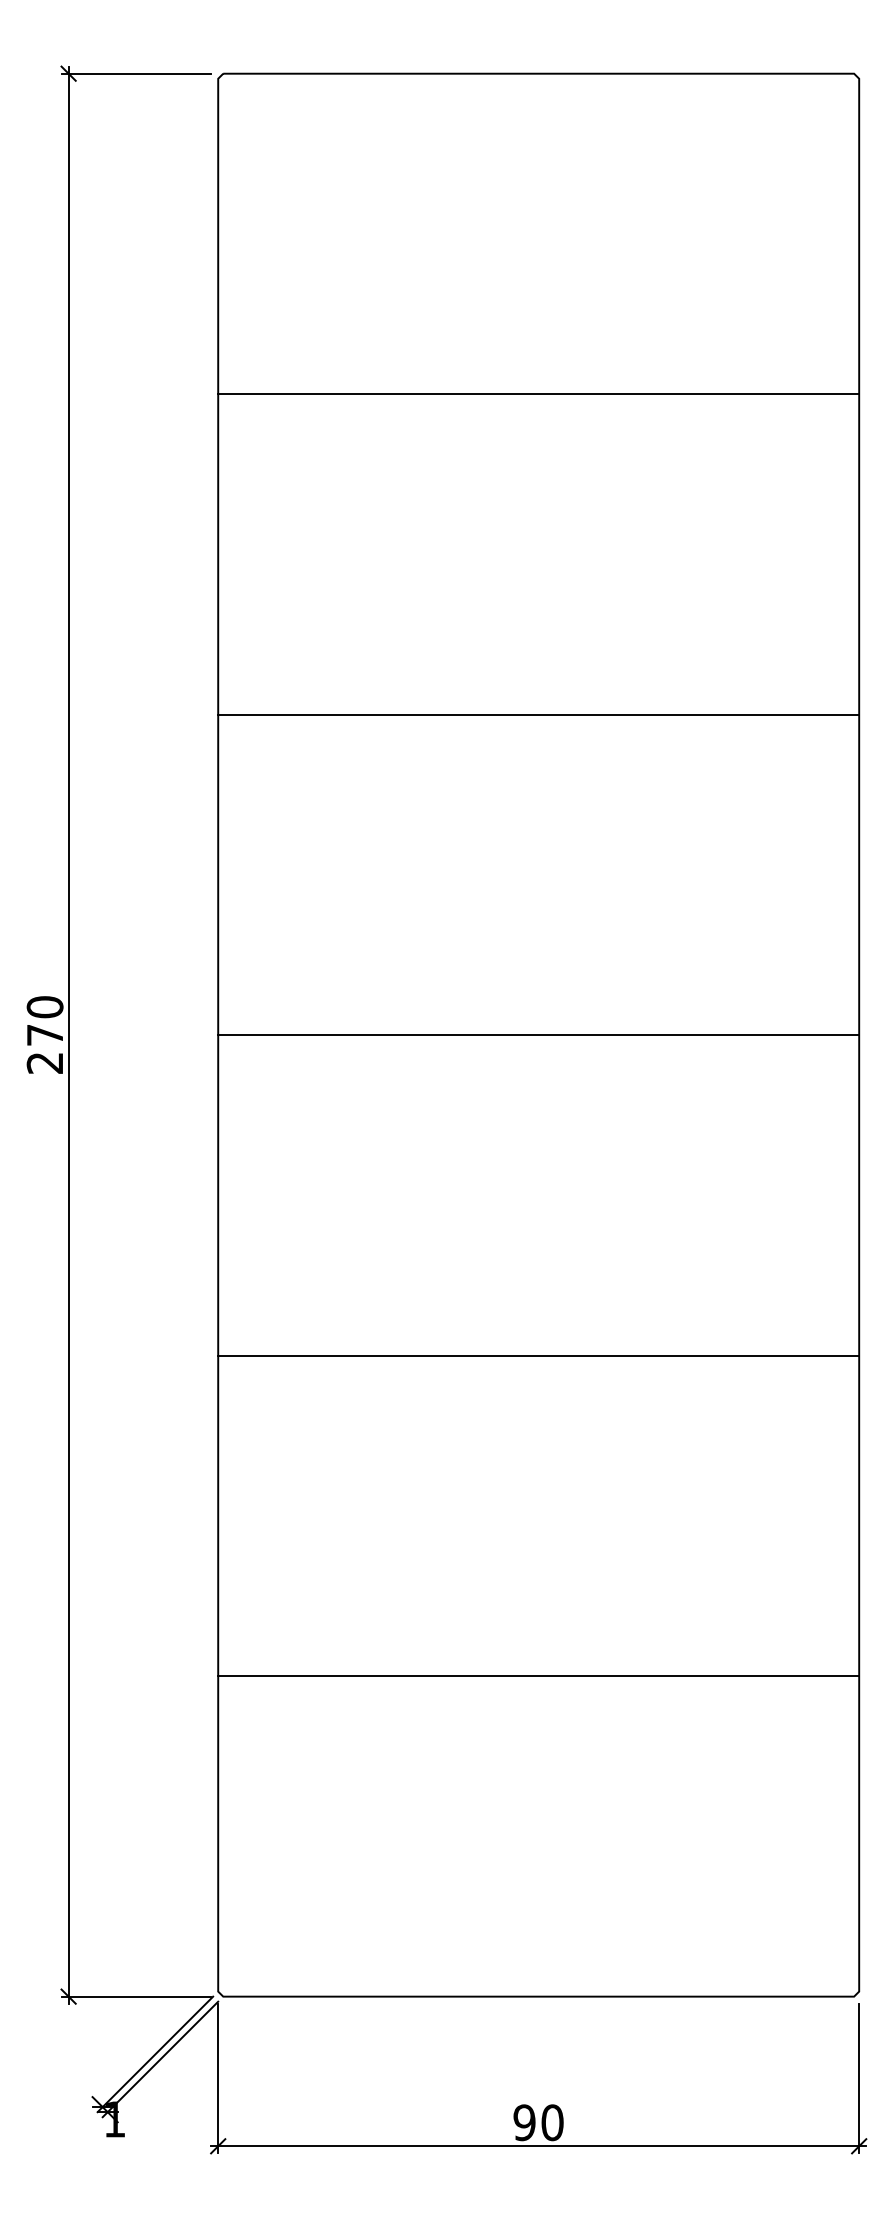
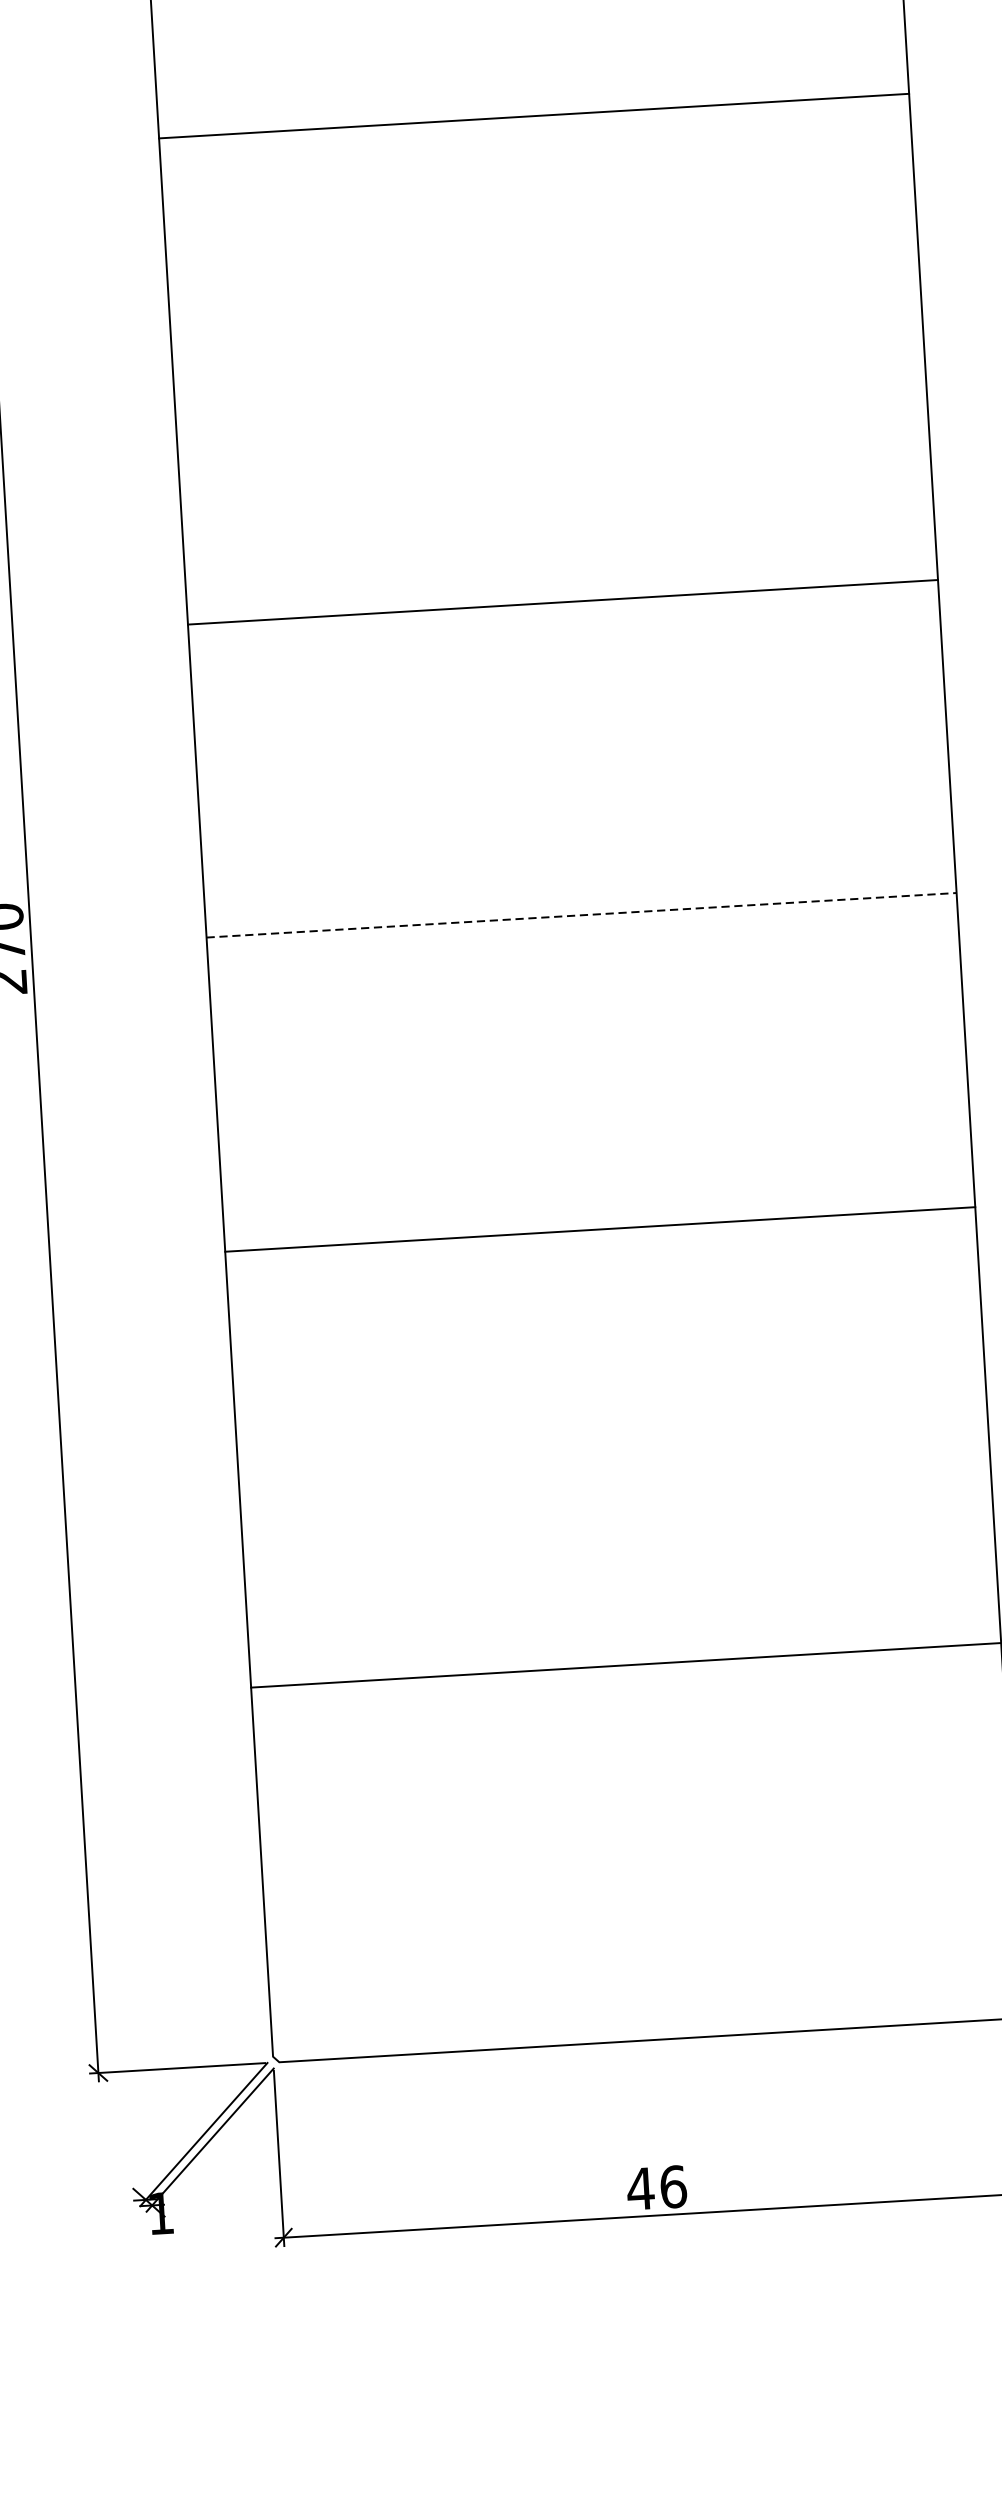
line: (538, 394) -> (533, 116), moved
line: (538, 714) -> (562, 602), moved
line: (539, 1035) -> (582, 915), solid -> dashed
line: (538, 1355) -> (600, 1229), moved
text: (537, 2122) -> (655, 2187), 90 -> 46

